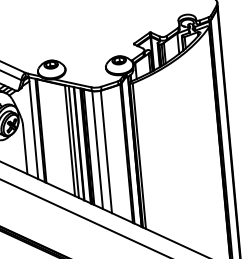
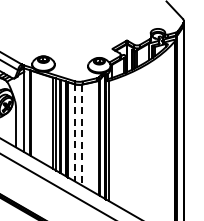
line: (98, 149) -> (75, 132), solid -> dashed
line: (106, 152) -> (82, 135), solid -> dashed

